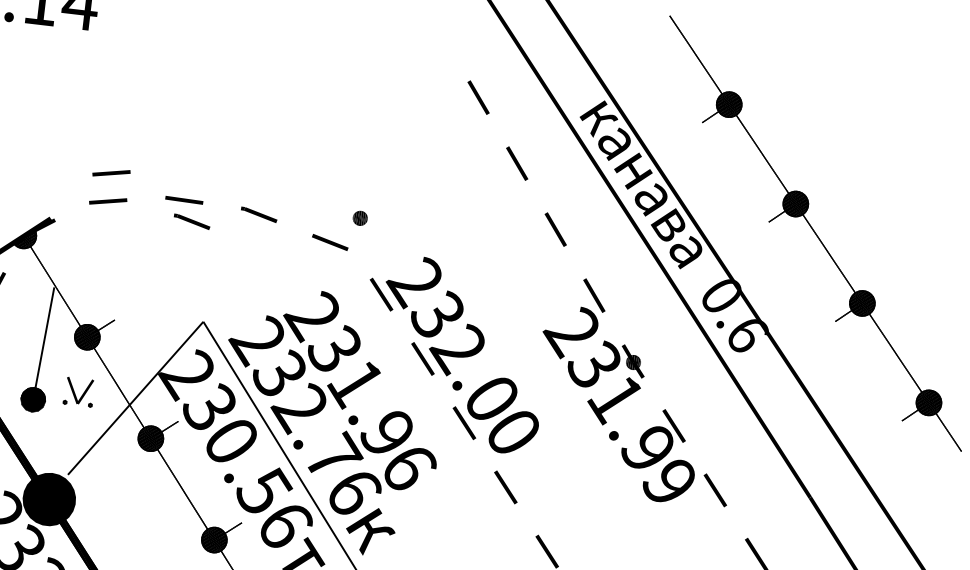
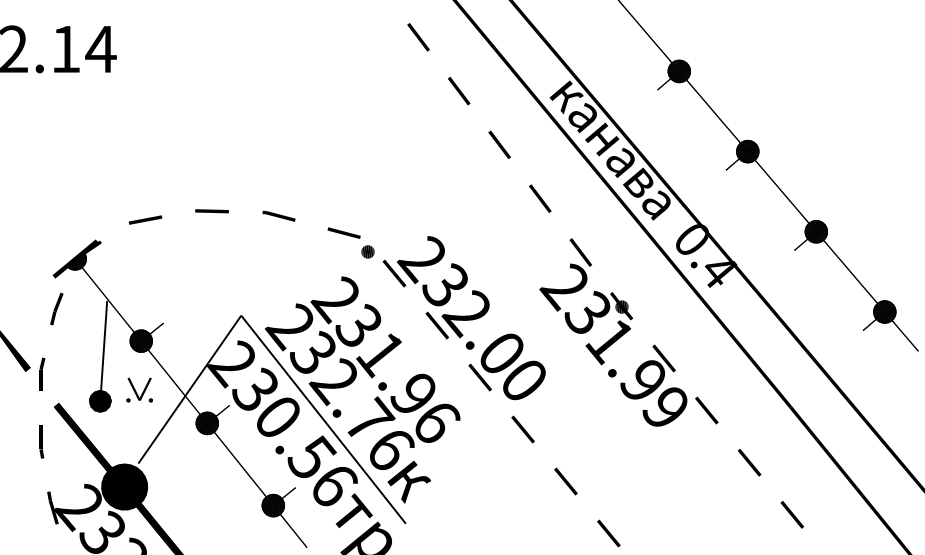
line: (439, 31) -> (418, 37), added
line: (111, 172) -> (145, 194), removed
part: (359, 217) -> (367, 251), moved
line: (191, 220) -> (220, 228), removed
text: (749, 335) -> (720, 271), 0.6 -> 0.4

